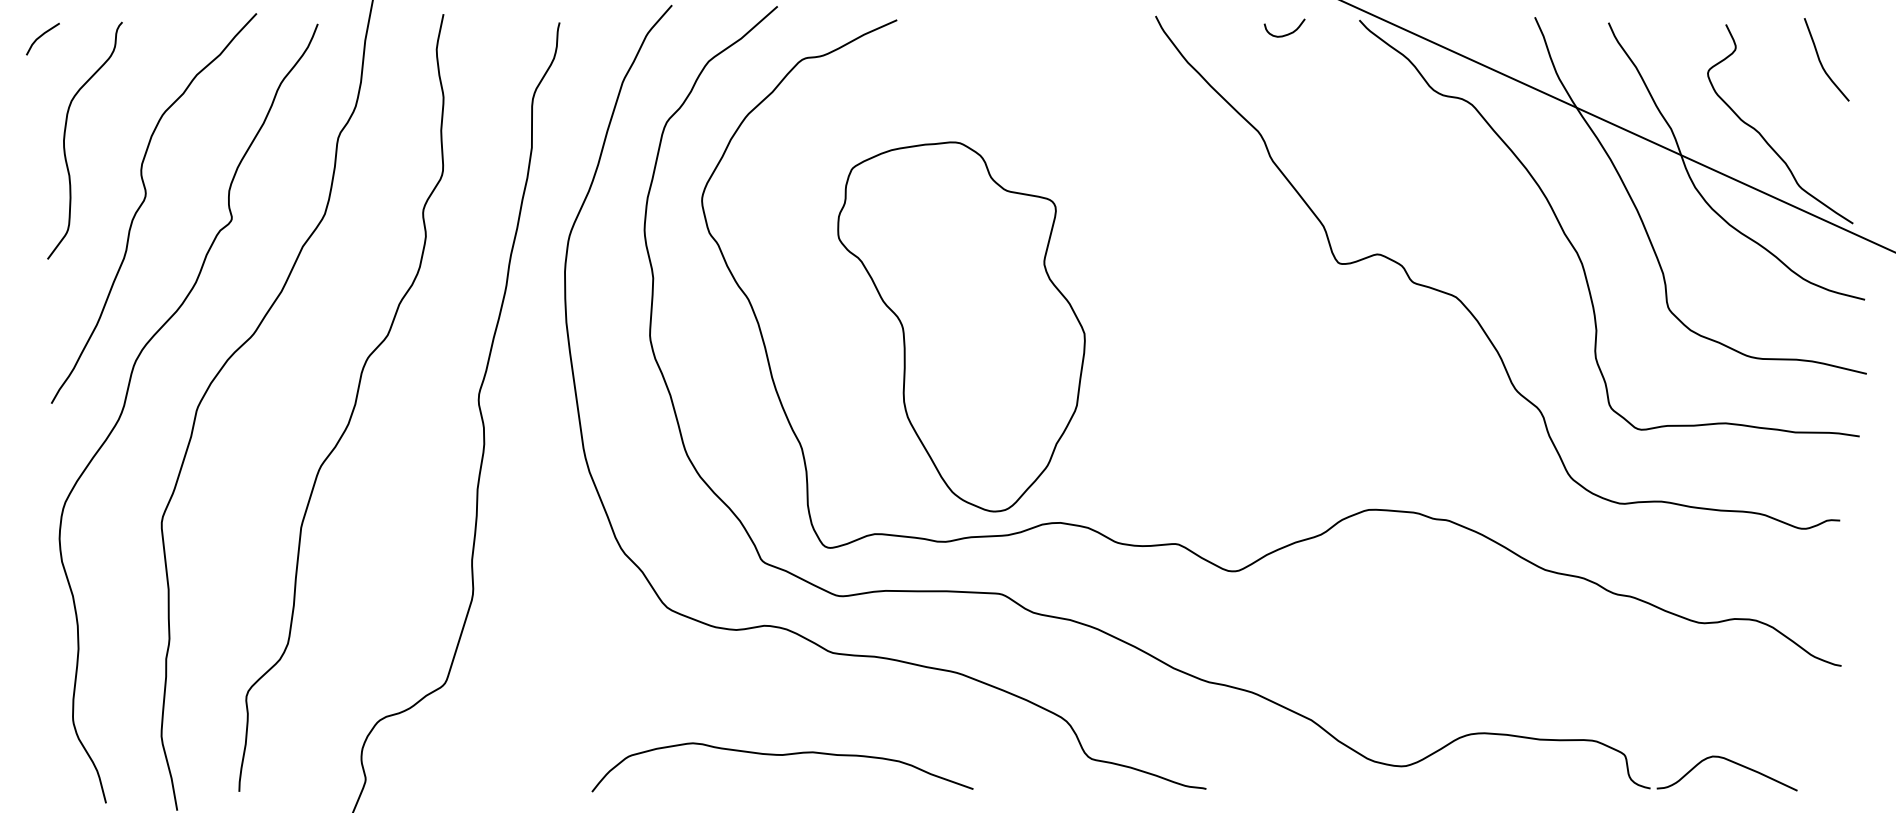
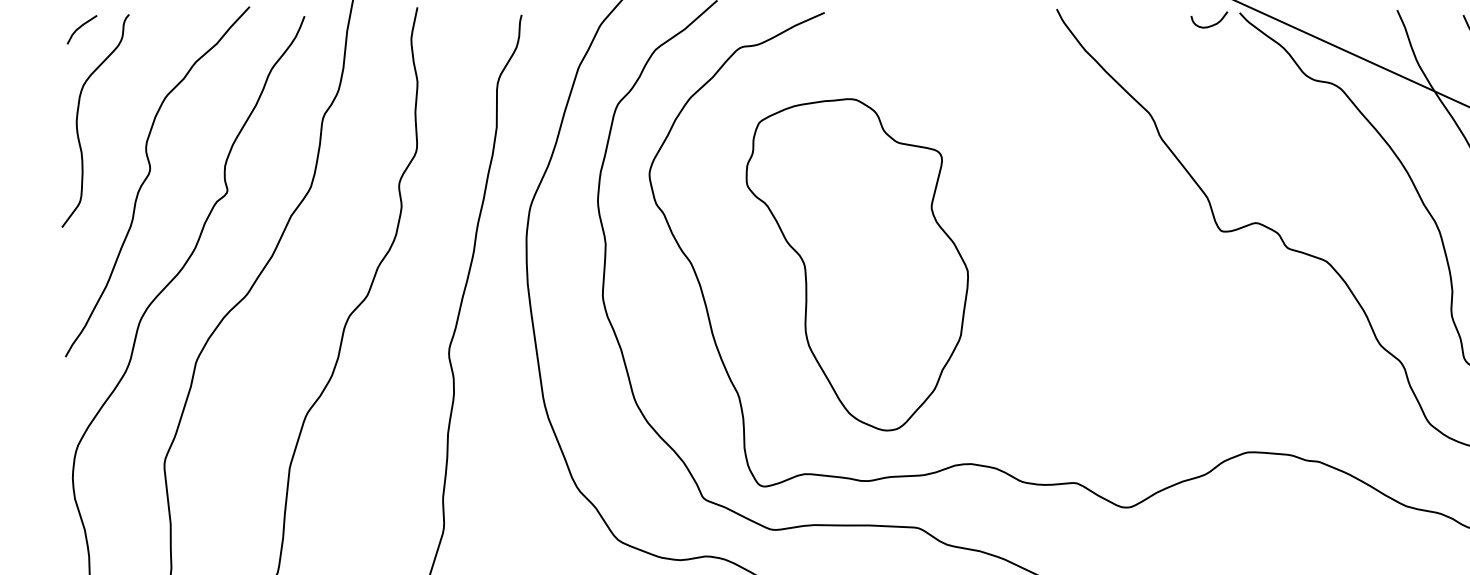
curve: (1287, 33) -> (1211, 24), moved
line: (41, 36) -> (80, 27), moved
part: (961, 326) -> (857, 264), moved

